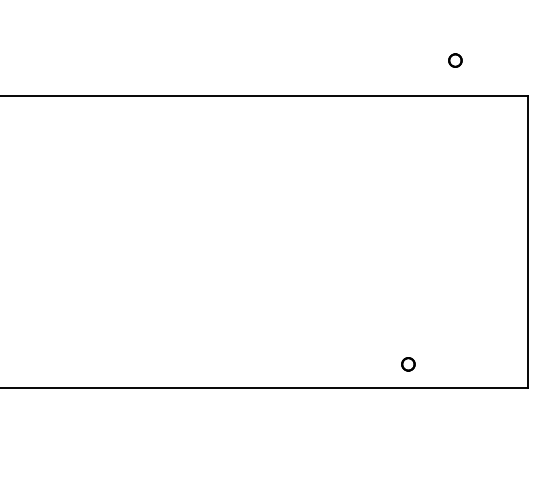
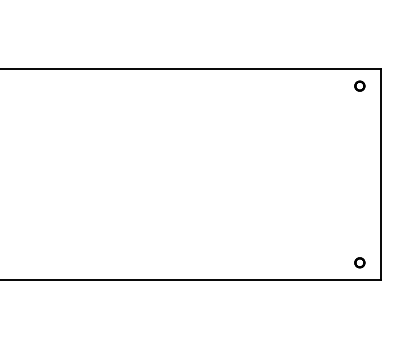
part: (455, 60) -> (359, 86), moved
part: (408, 364) -> (359, 262), moved

